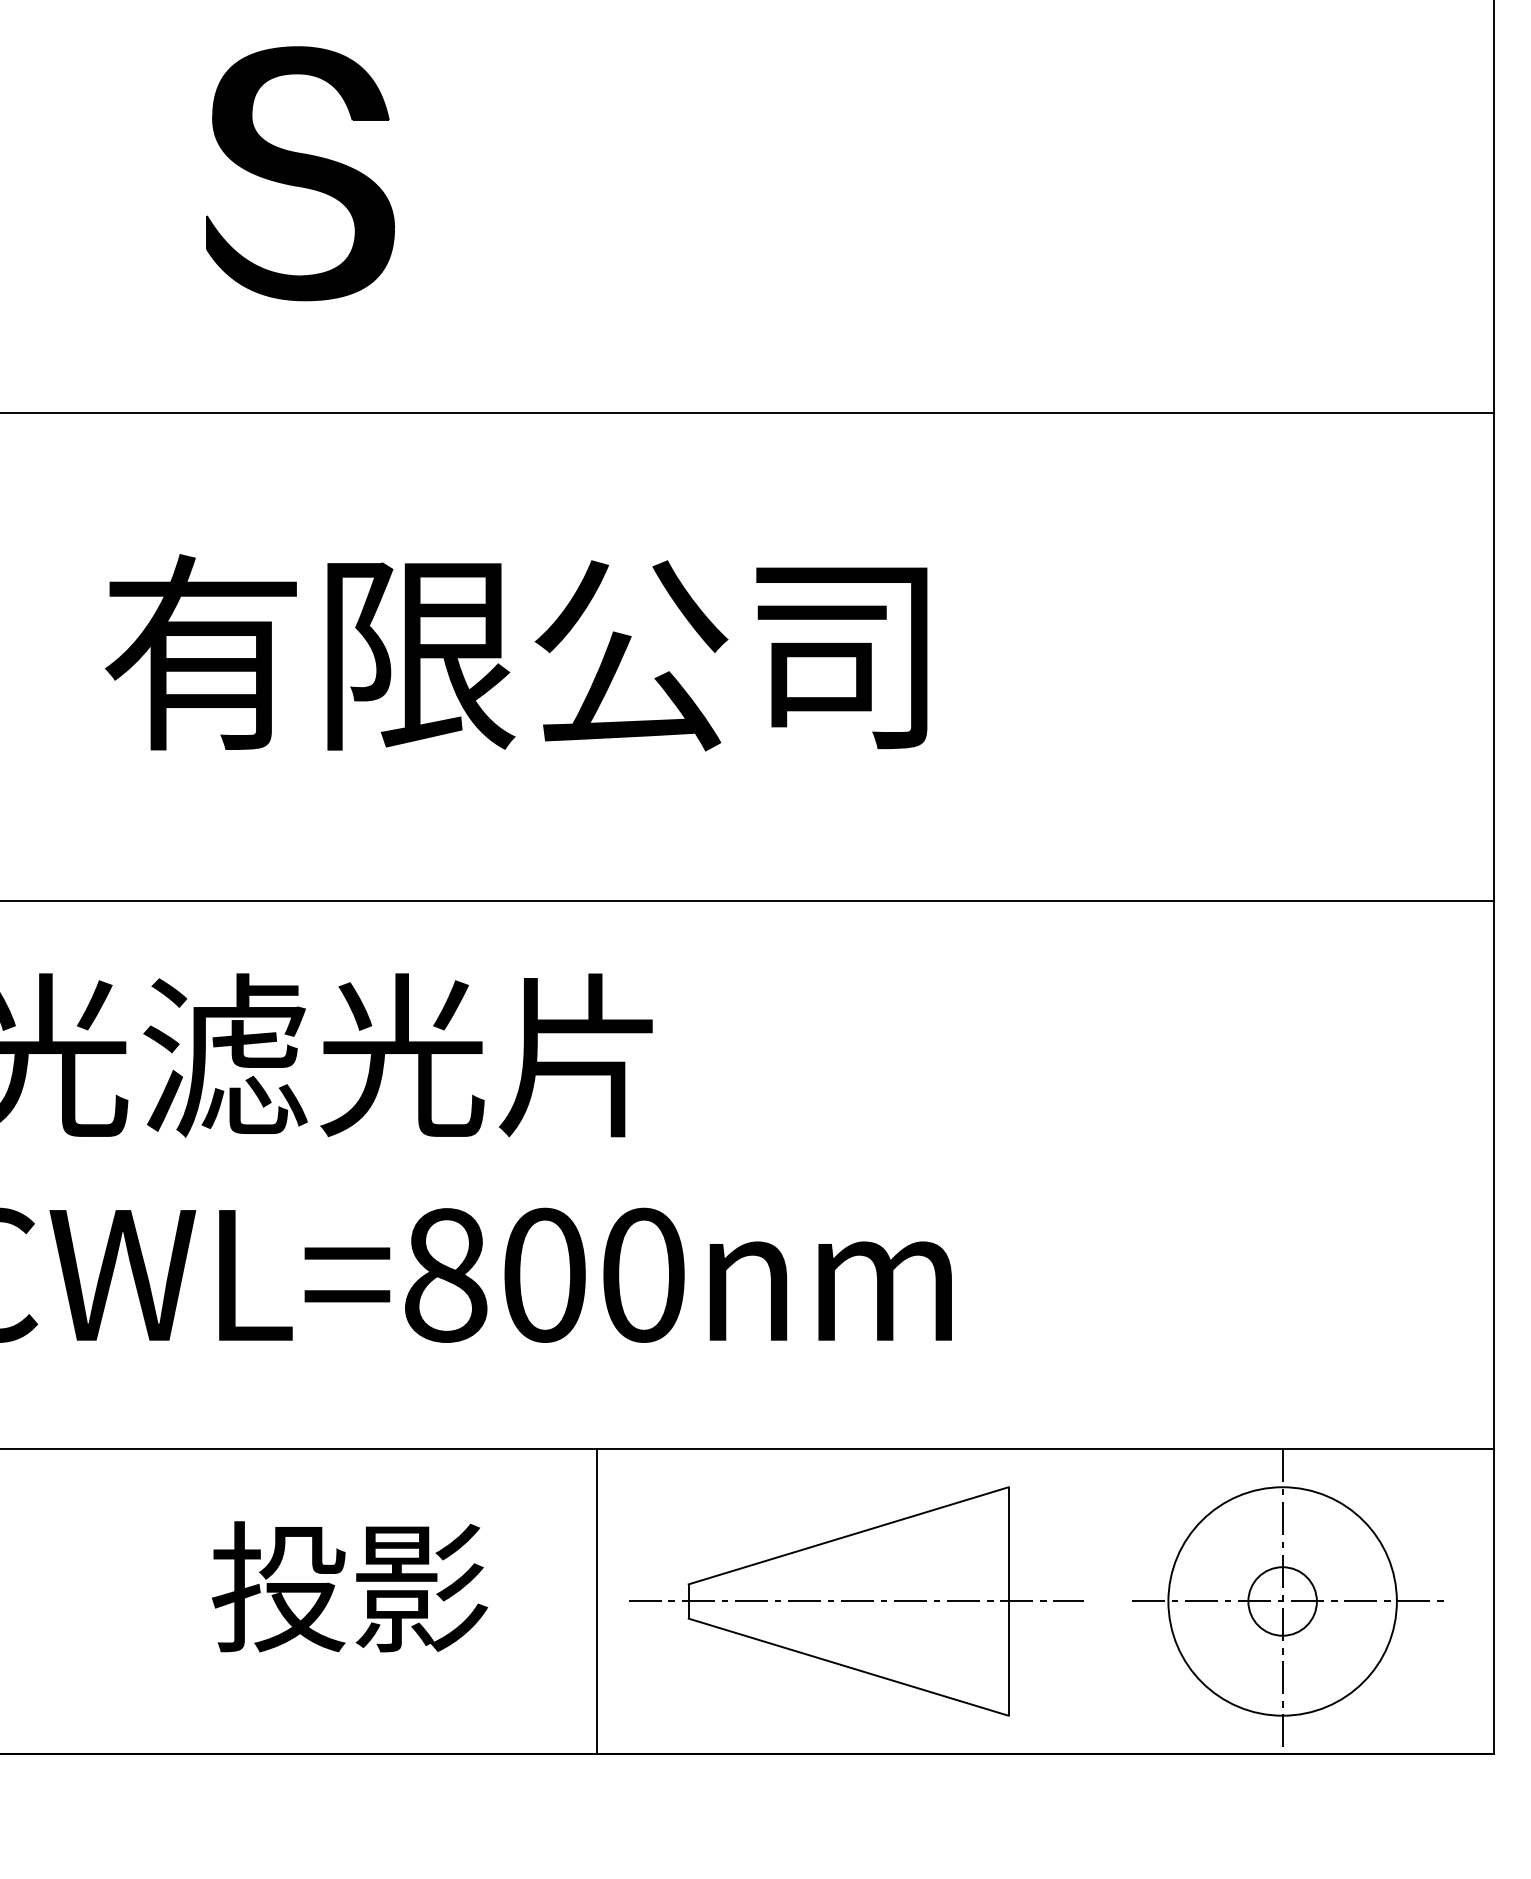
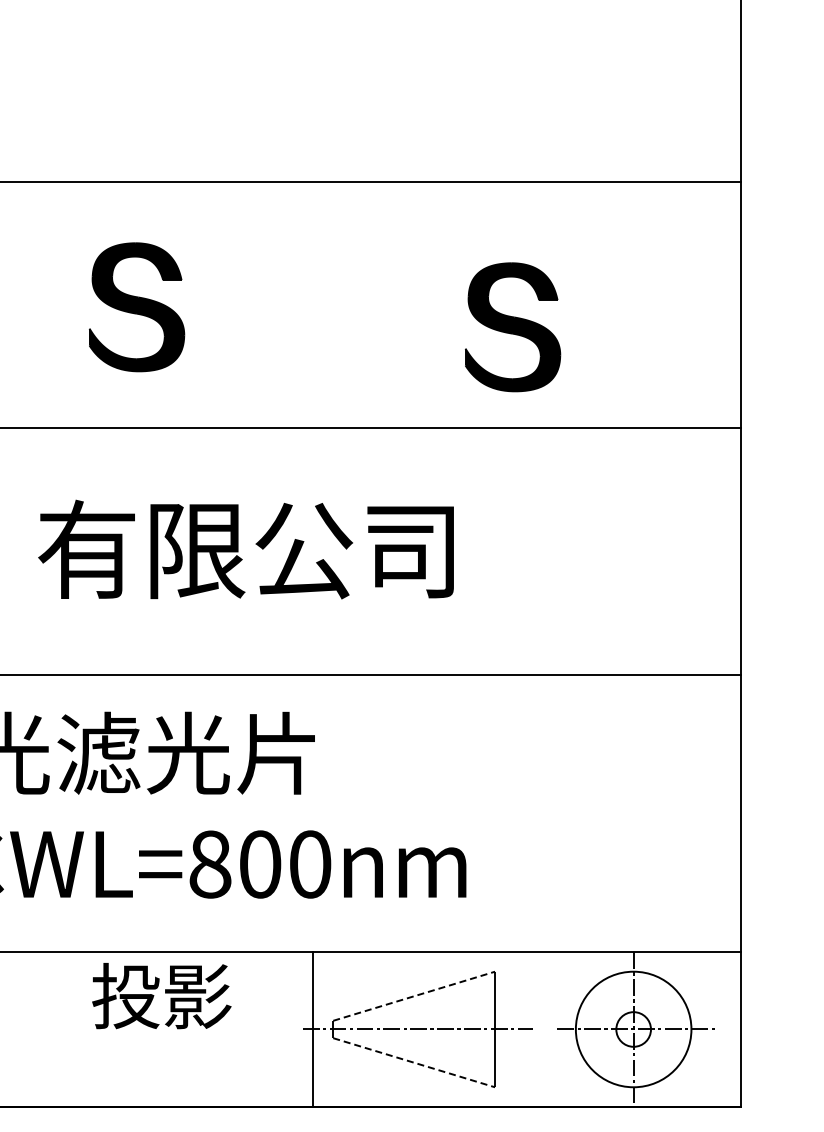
part: (1045, 213) -> (513, 327), added
line: (849, 1536) -> (414, 996), solid -> dashed
text: (349, 1587) -> (161, 996), moved
line: (596, 1601) -> (312, 1029), moved
line: (849, 1666) -> (414, 1062), solid -> dashed

